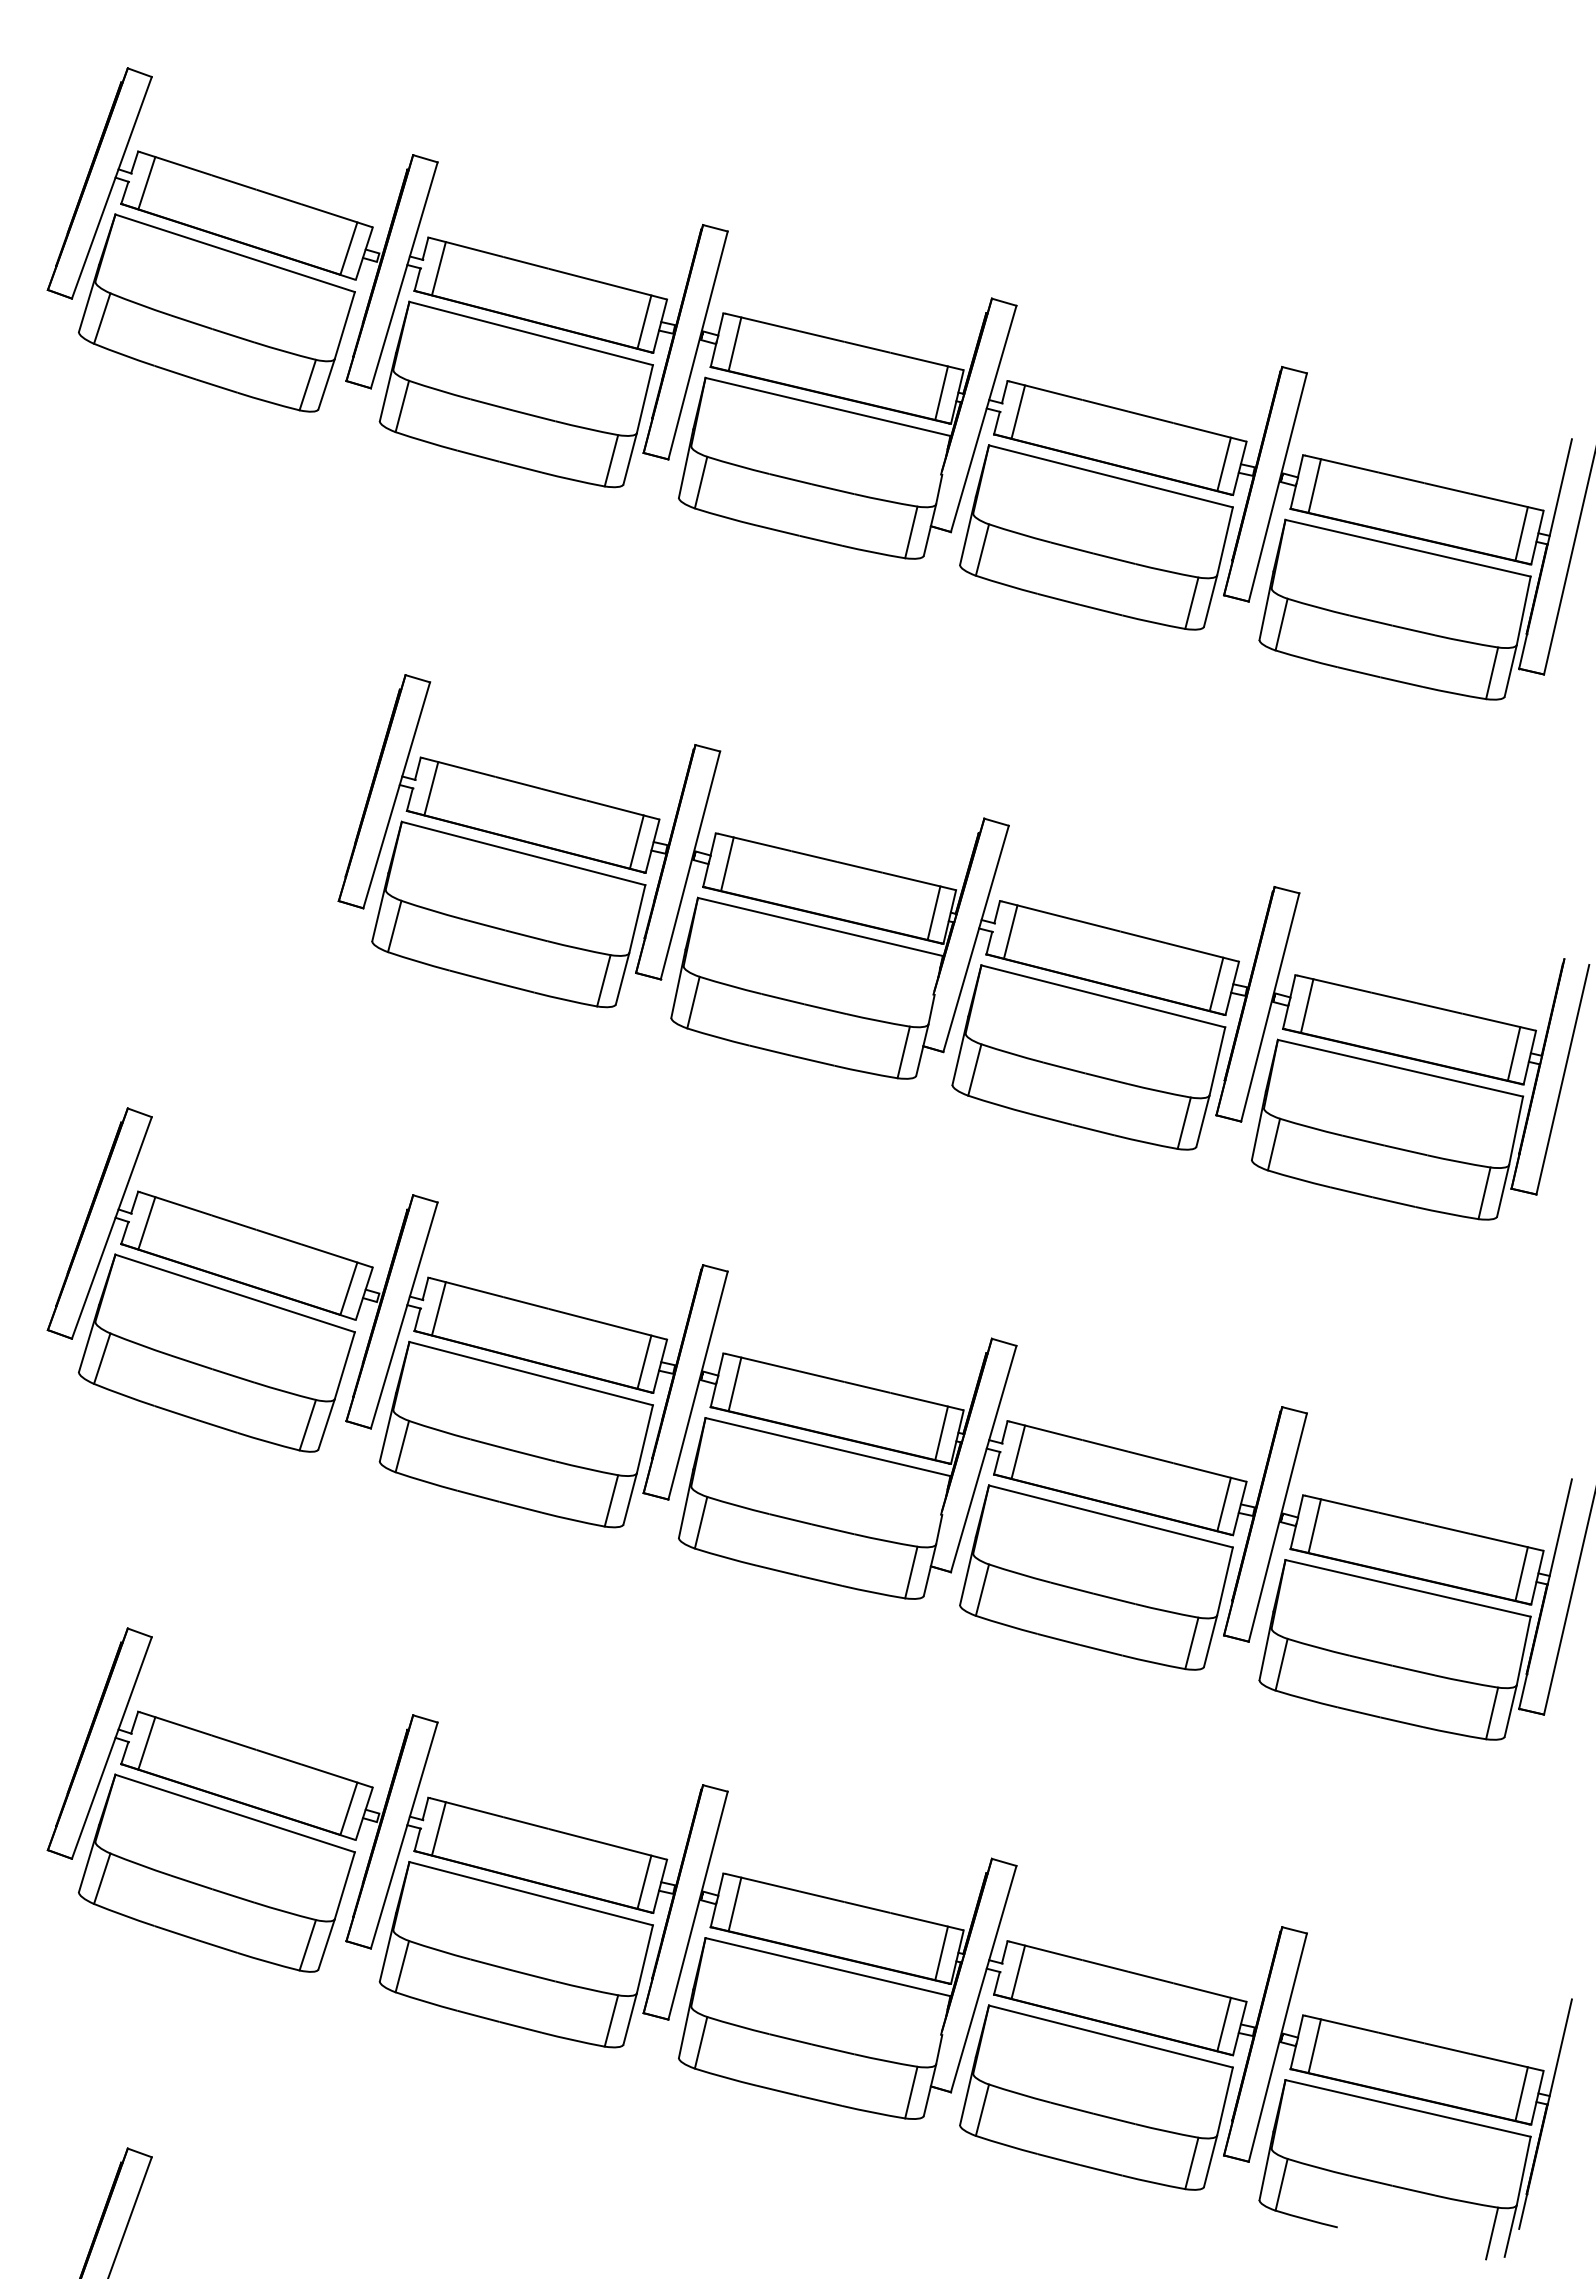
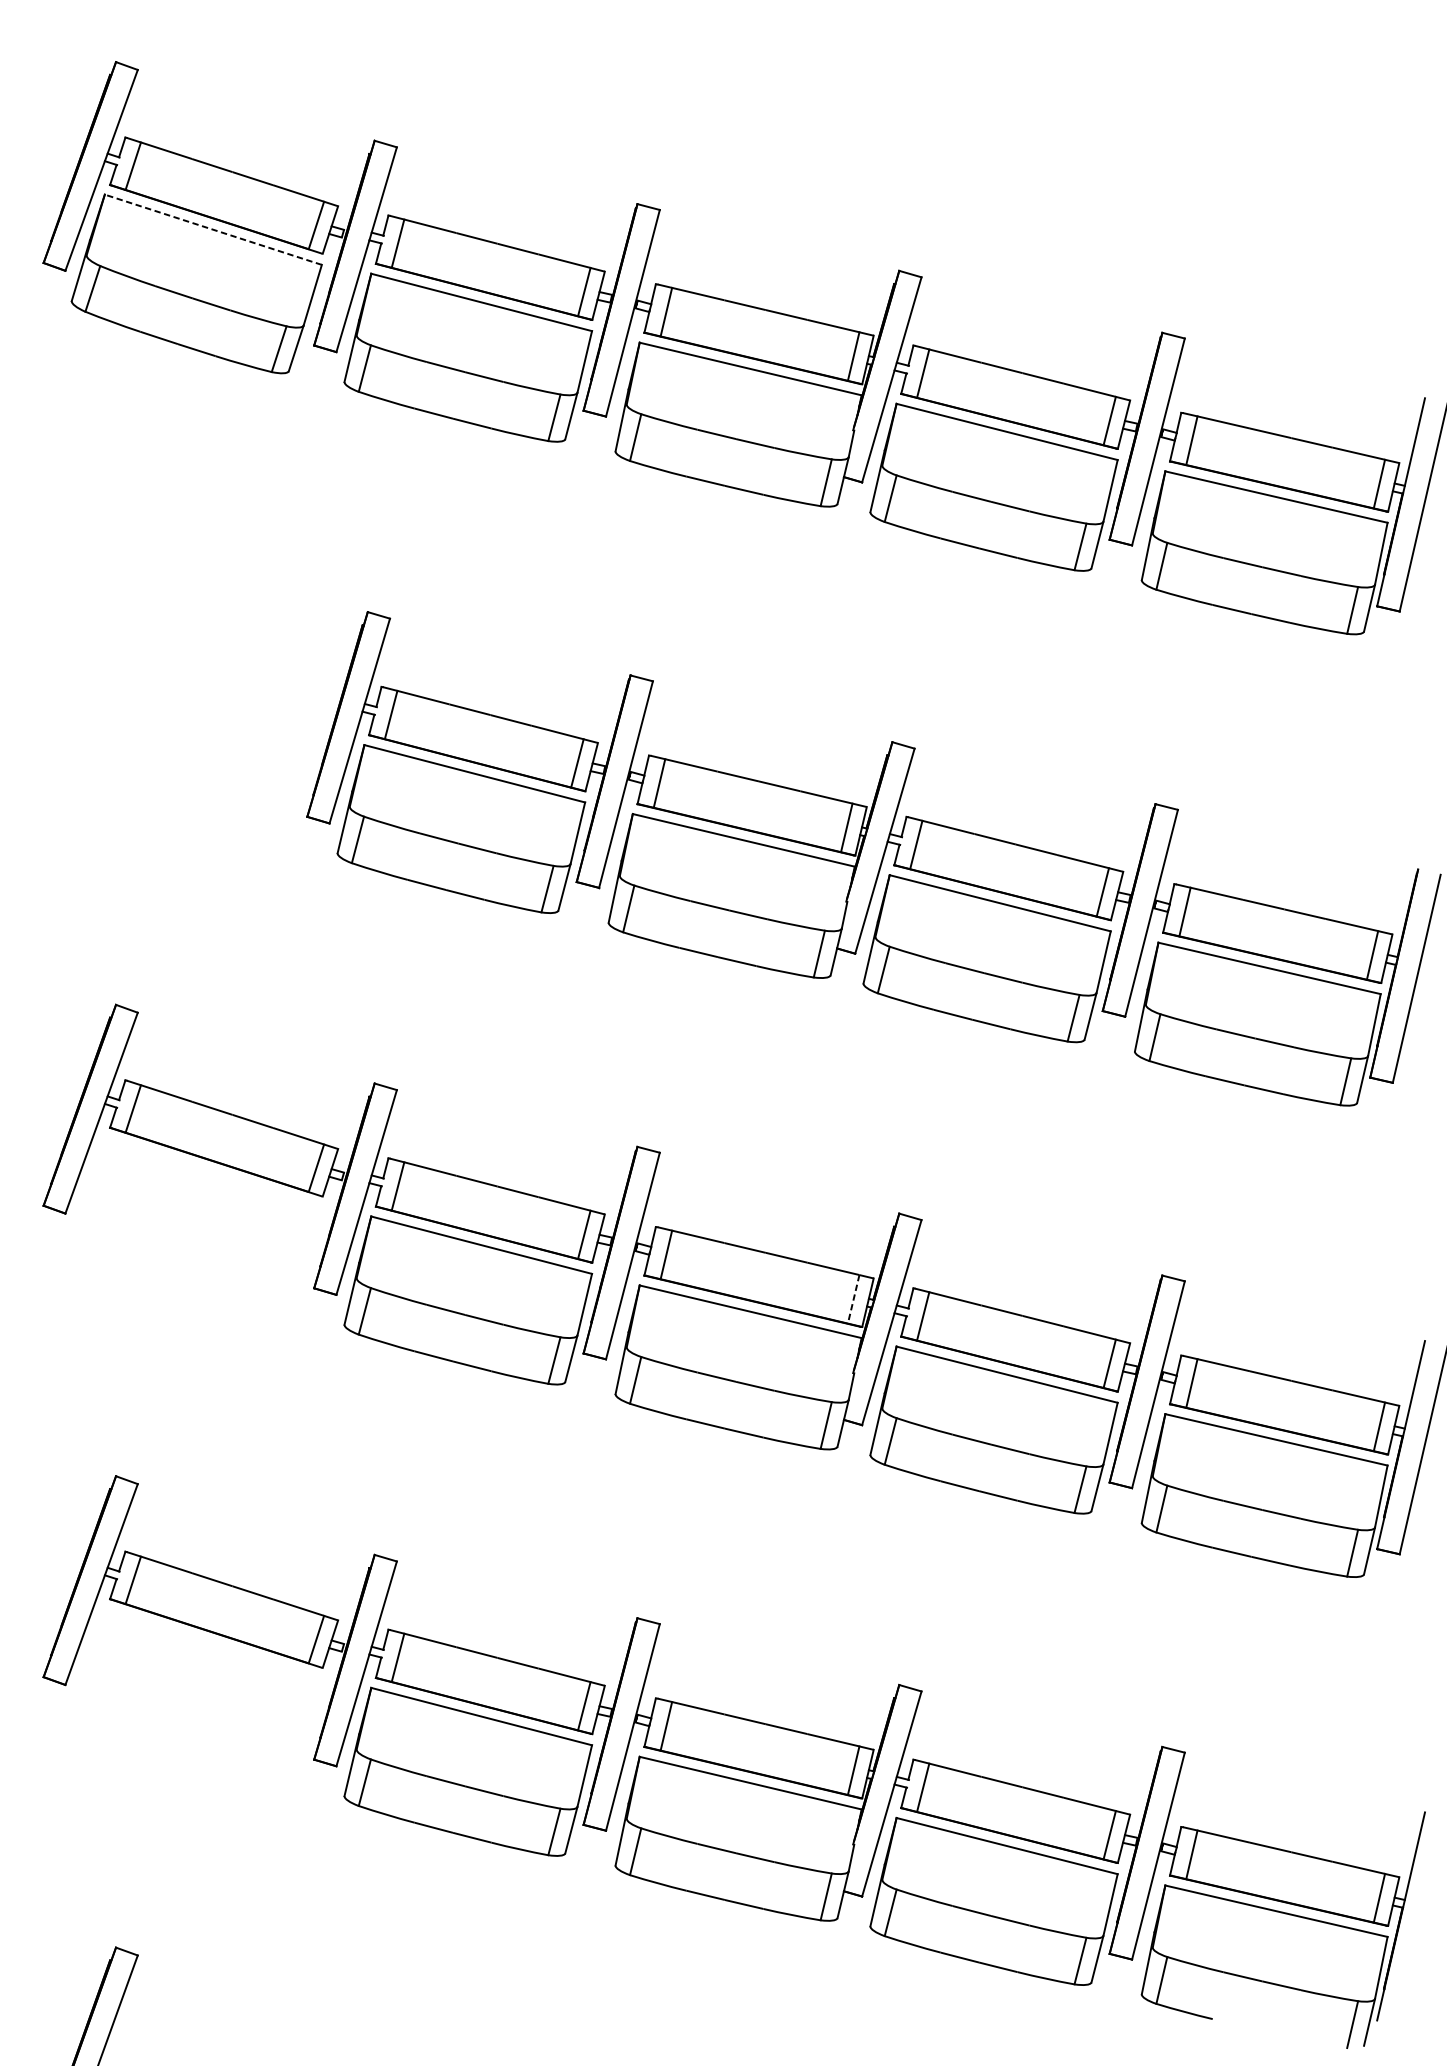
line: (235, 253) -> (213, 229), solid -> dashed
part: (216, 1352) -> (196, 1226), removed
line: (941, 1433) -> (853, 1299), solid -> dashed
part: (216, 1872) -> (196, 1697), removed

